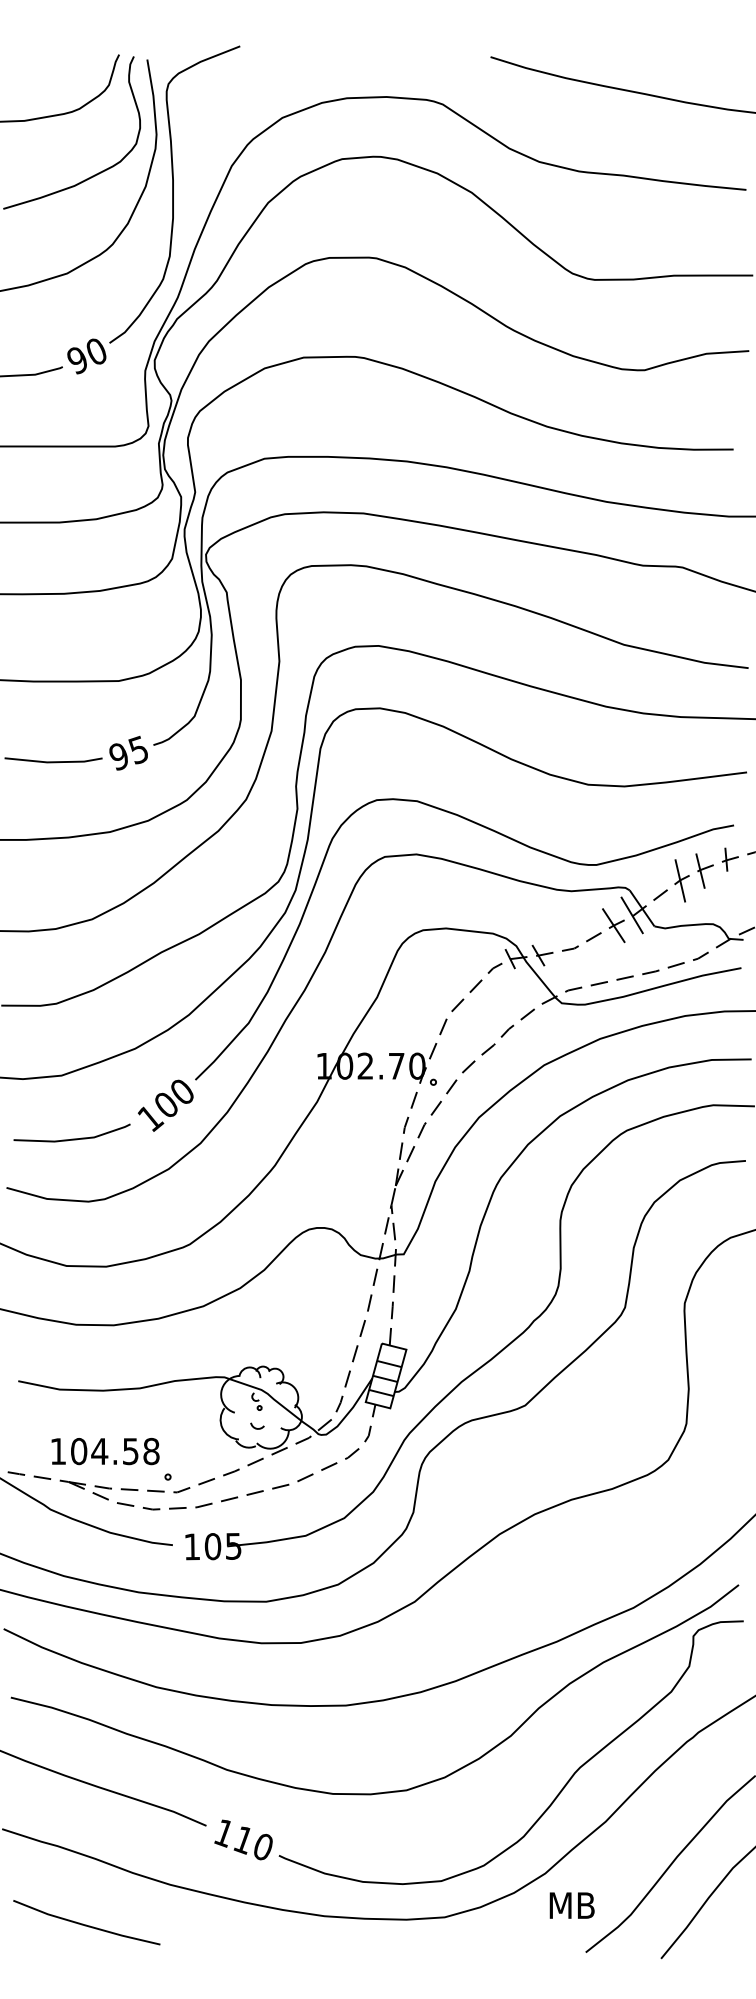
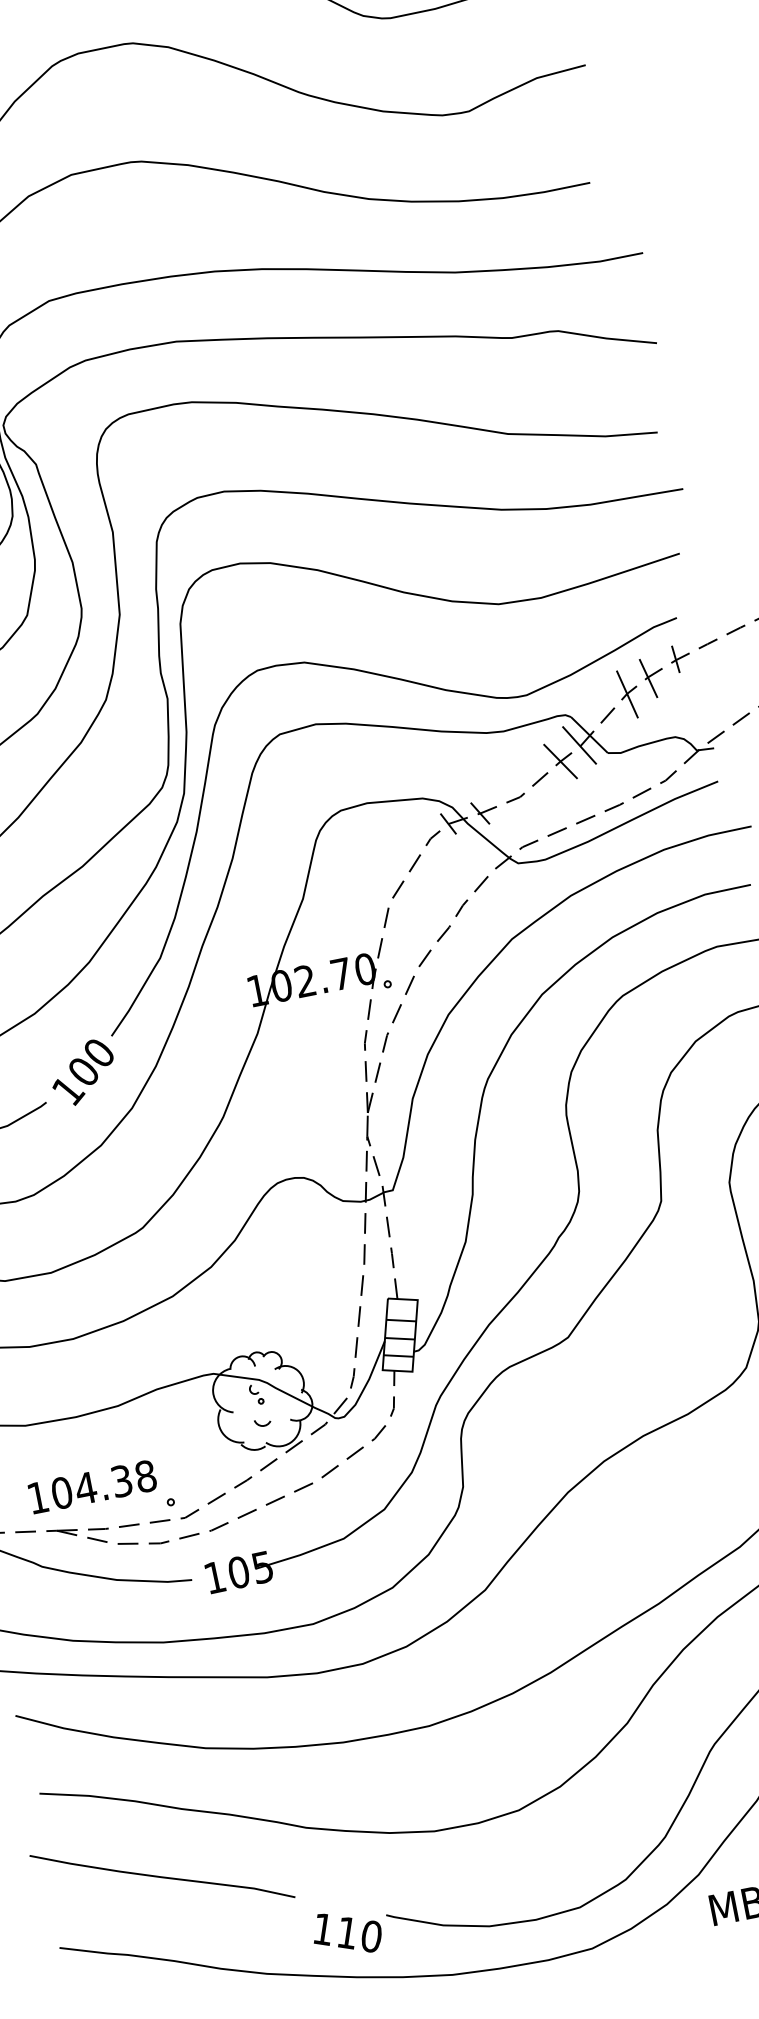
text: (130, 1450) -> (121, 1480), 104.58 -> 104.38
text: (243, 1839) -> (346, 1932), moved

